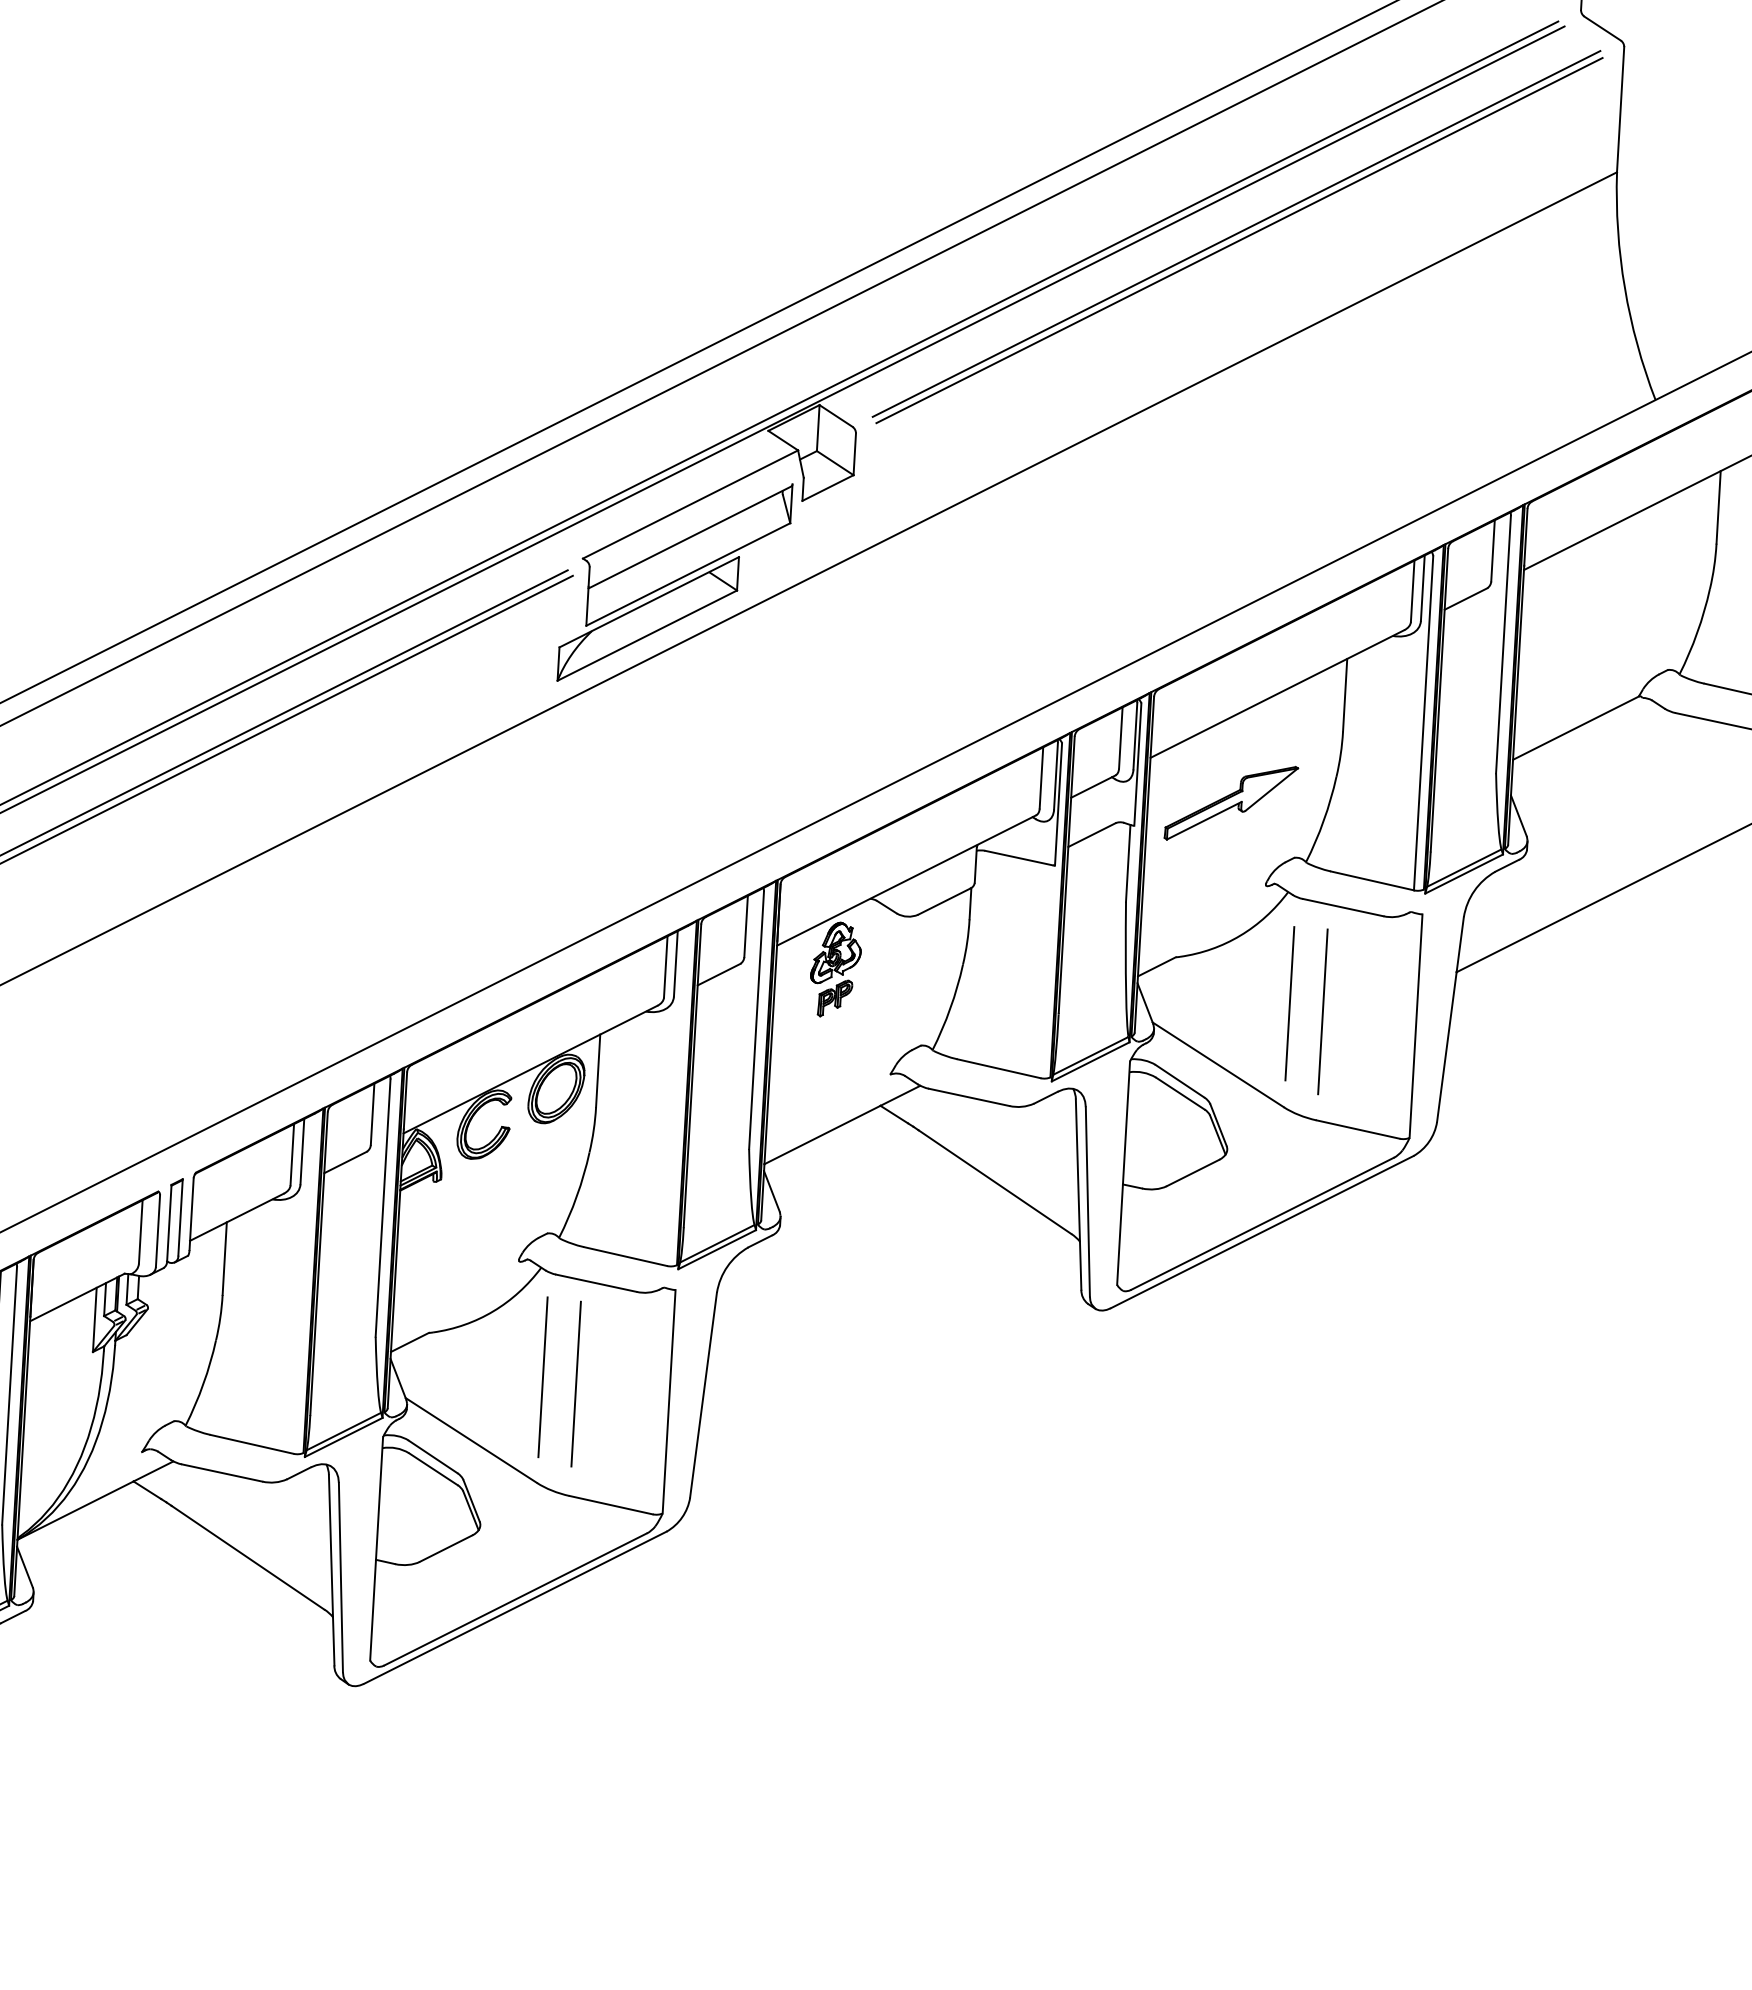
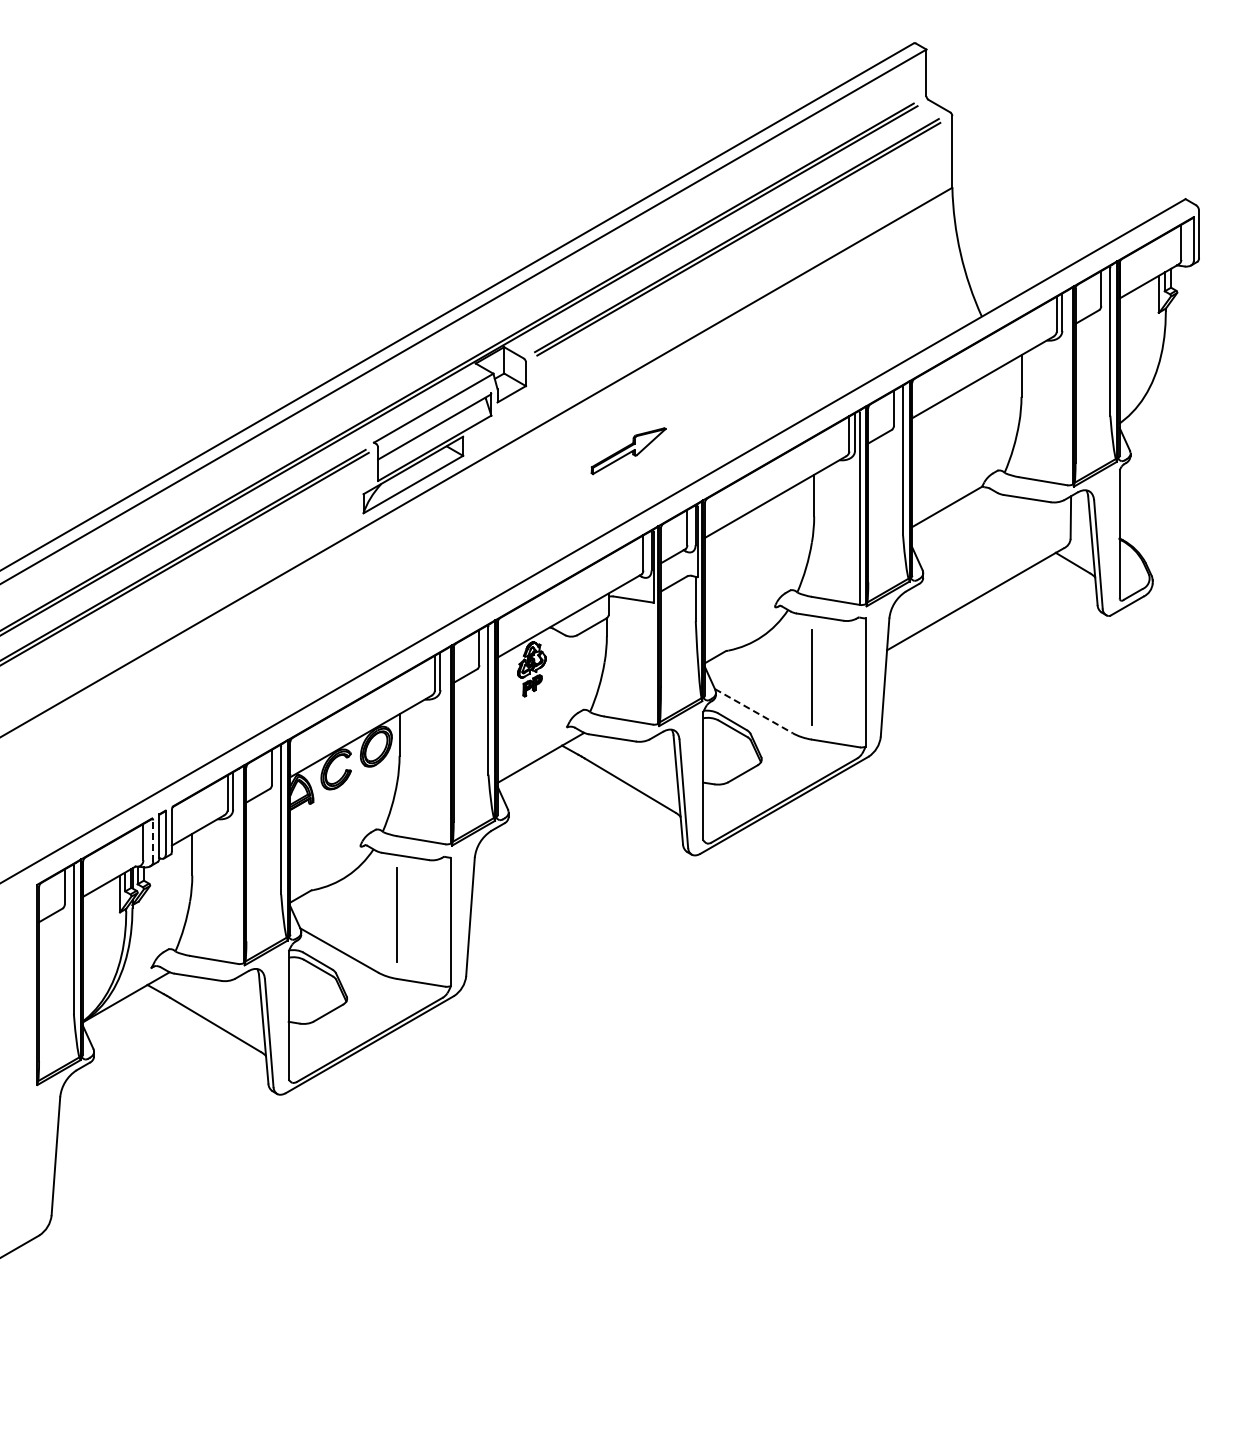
part: (1230, 803) -> (628, 451), moved
line: (1289, 1003) -> (792, 673), removed
line: (1217, 1065) -> (753, 711), solid -> dashed
line: (158, 1231) -> (153, 841), solid -> dashed
line: (543, 1376) -> (378, 911), removed

